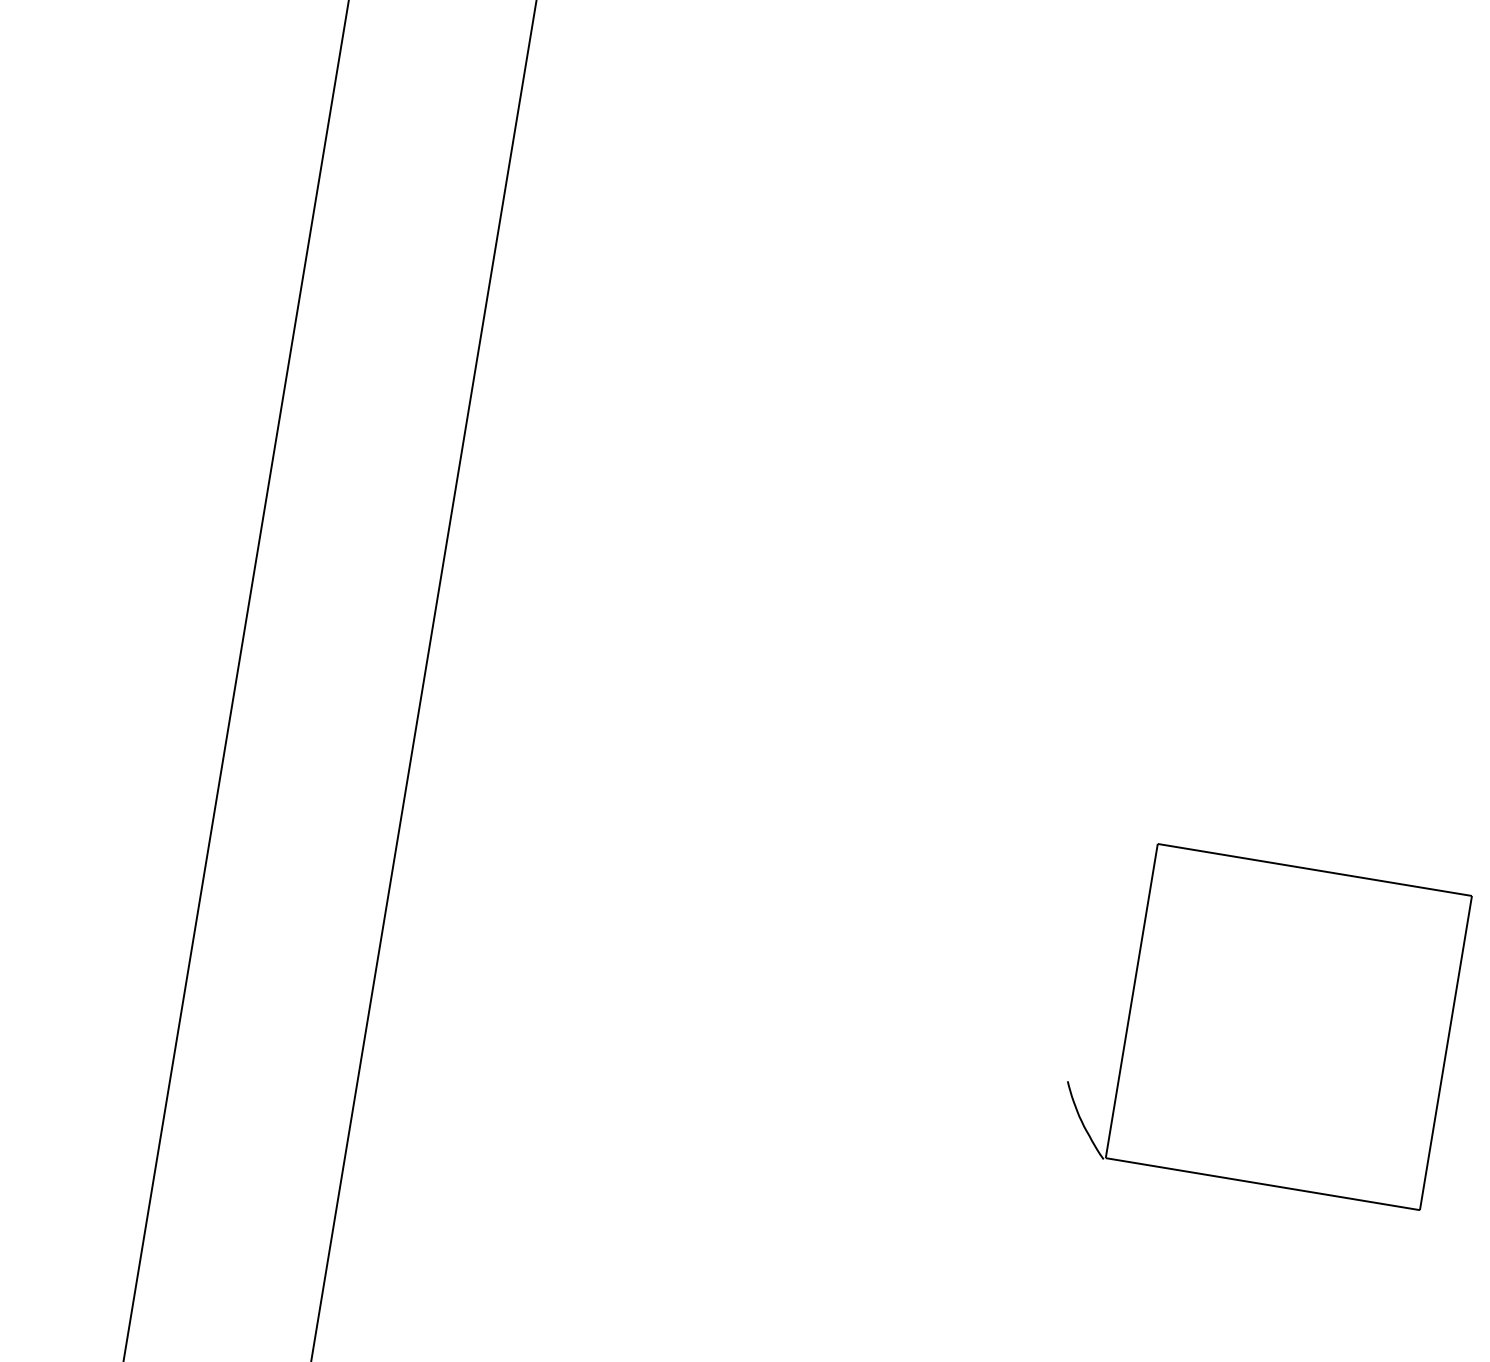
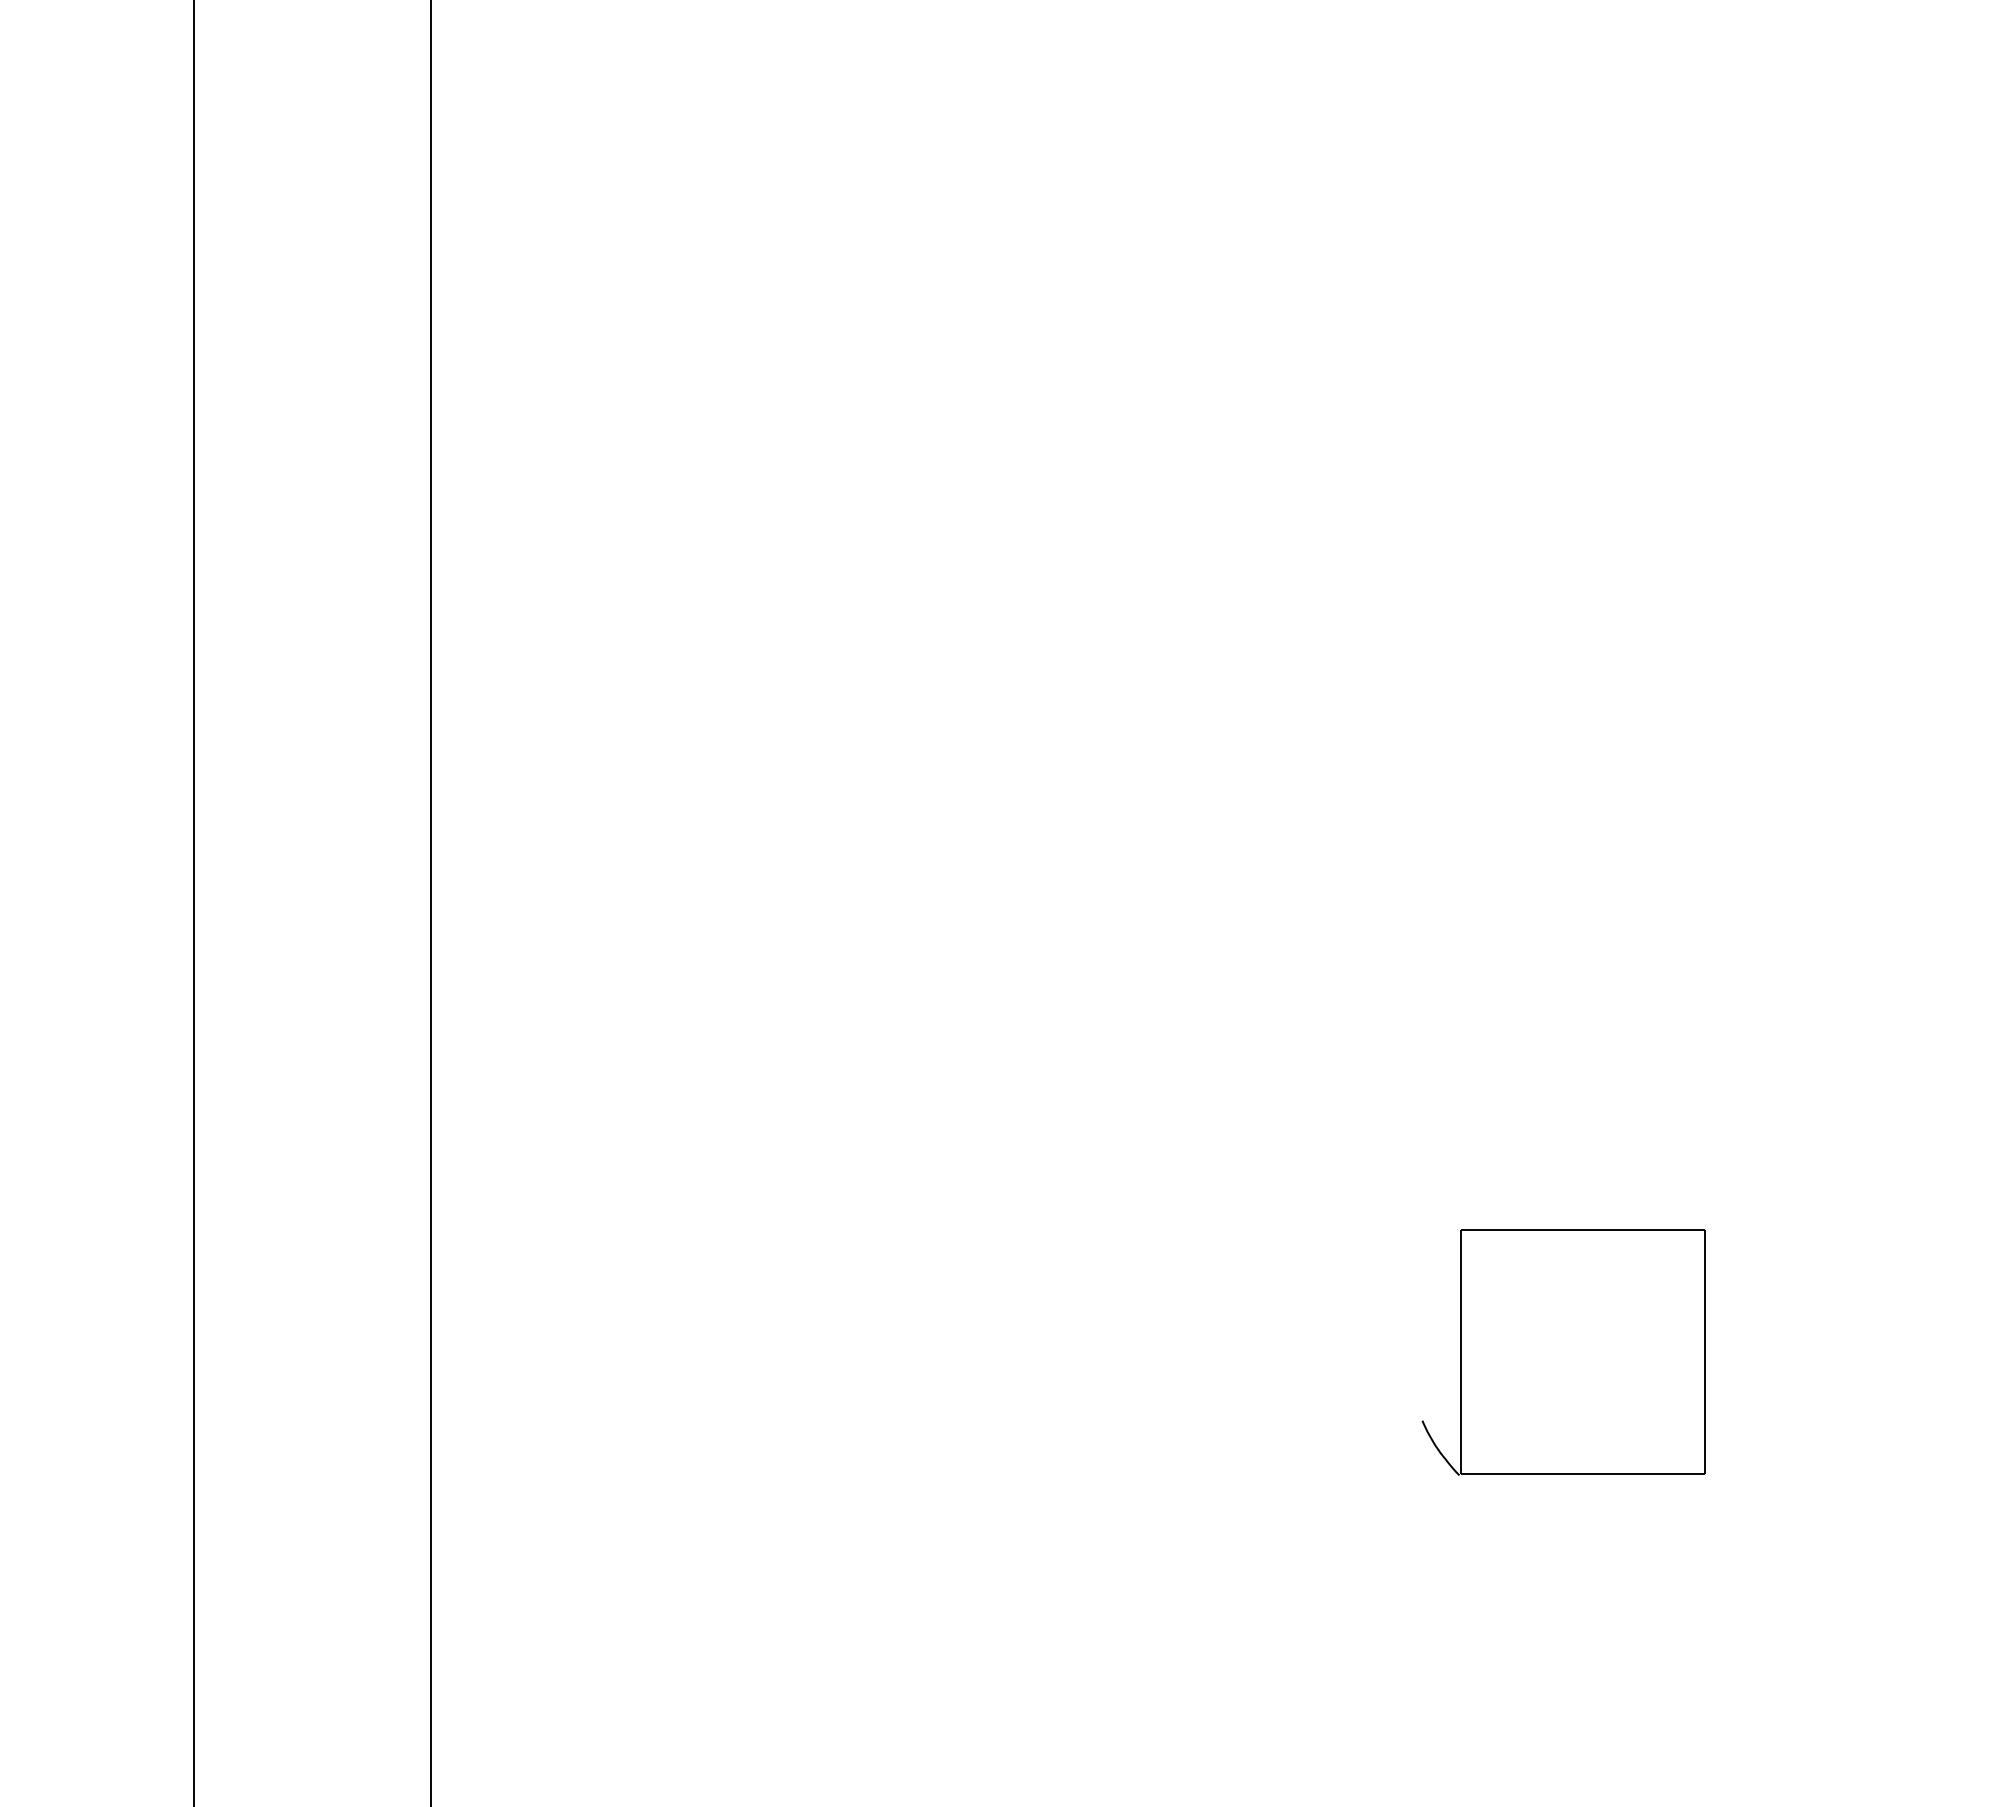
part: (1263, 1023) -> (1563, 1352), size x0.6

